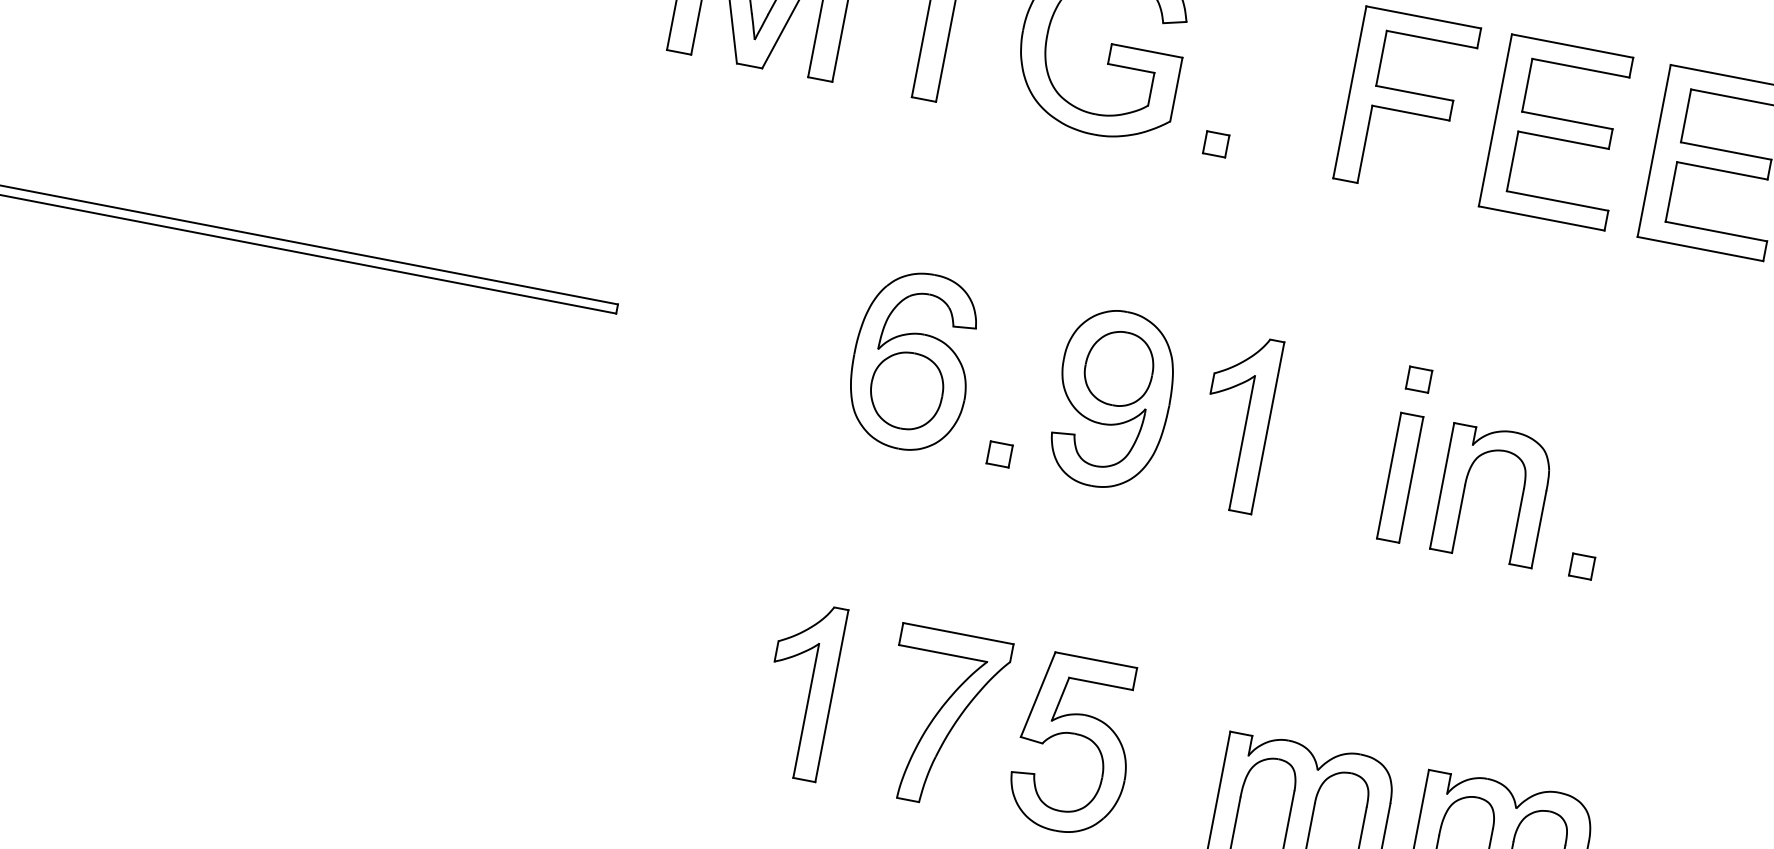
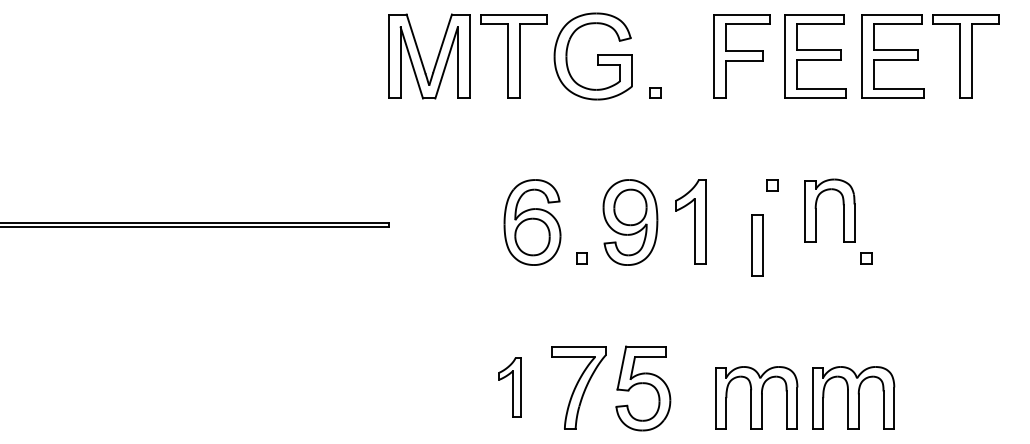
part: (1400, 478) -> (757, 245), moved
part: (1466, 488) -> (816, 210), moved
part: (800, 690) -> (509, 387), size x0.7

